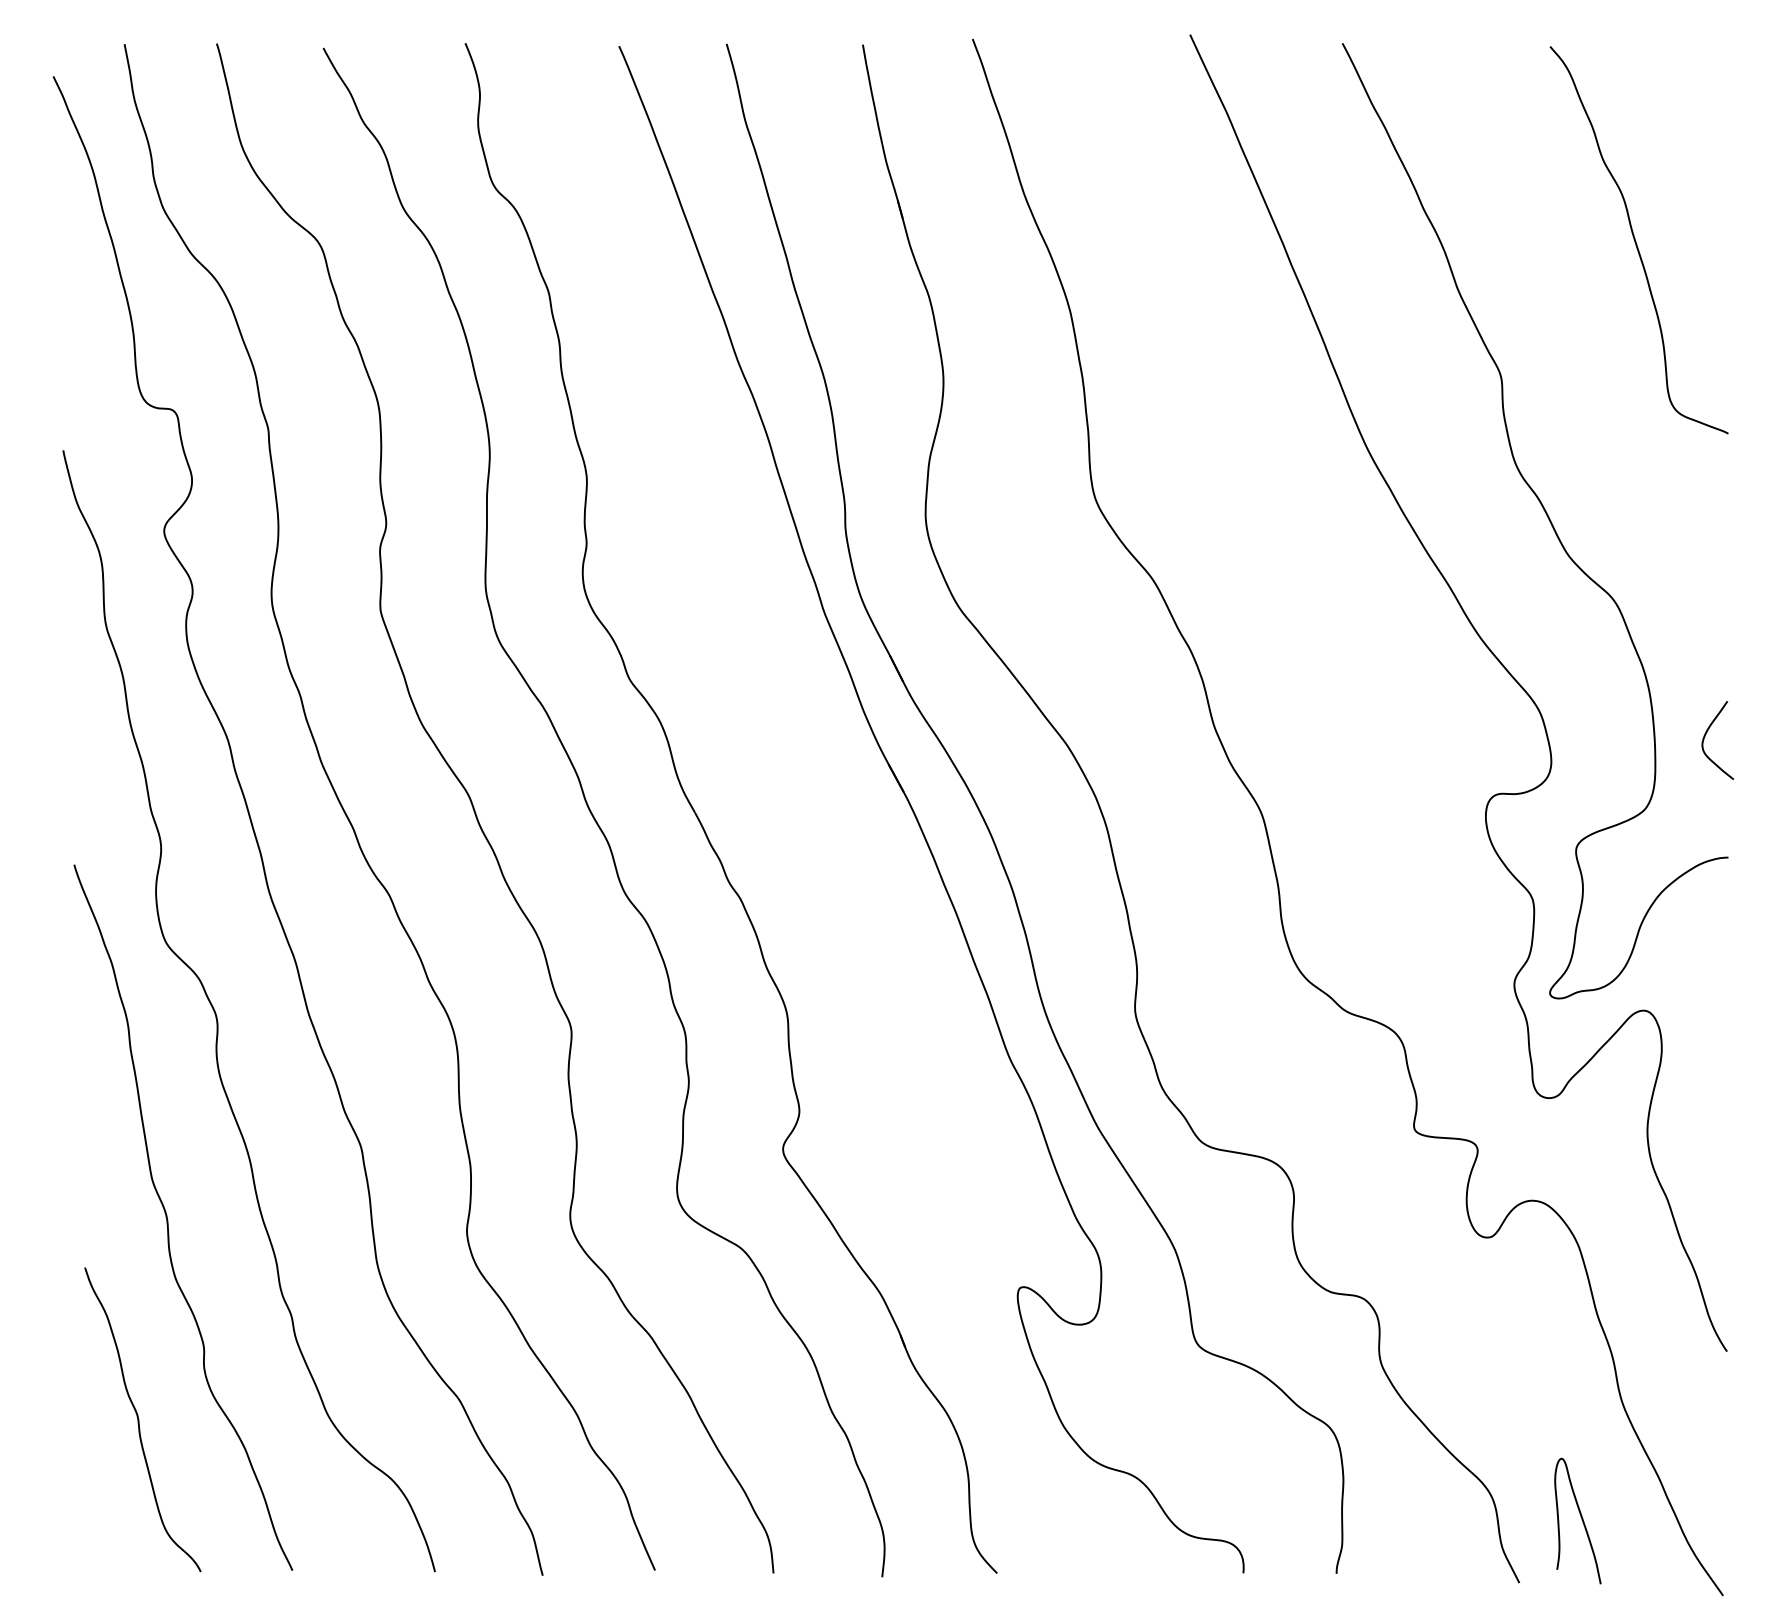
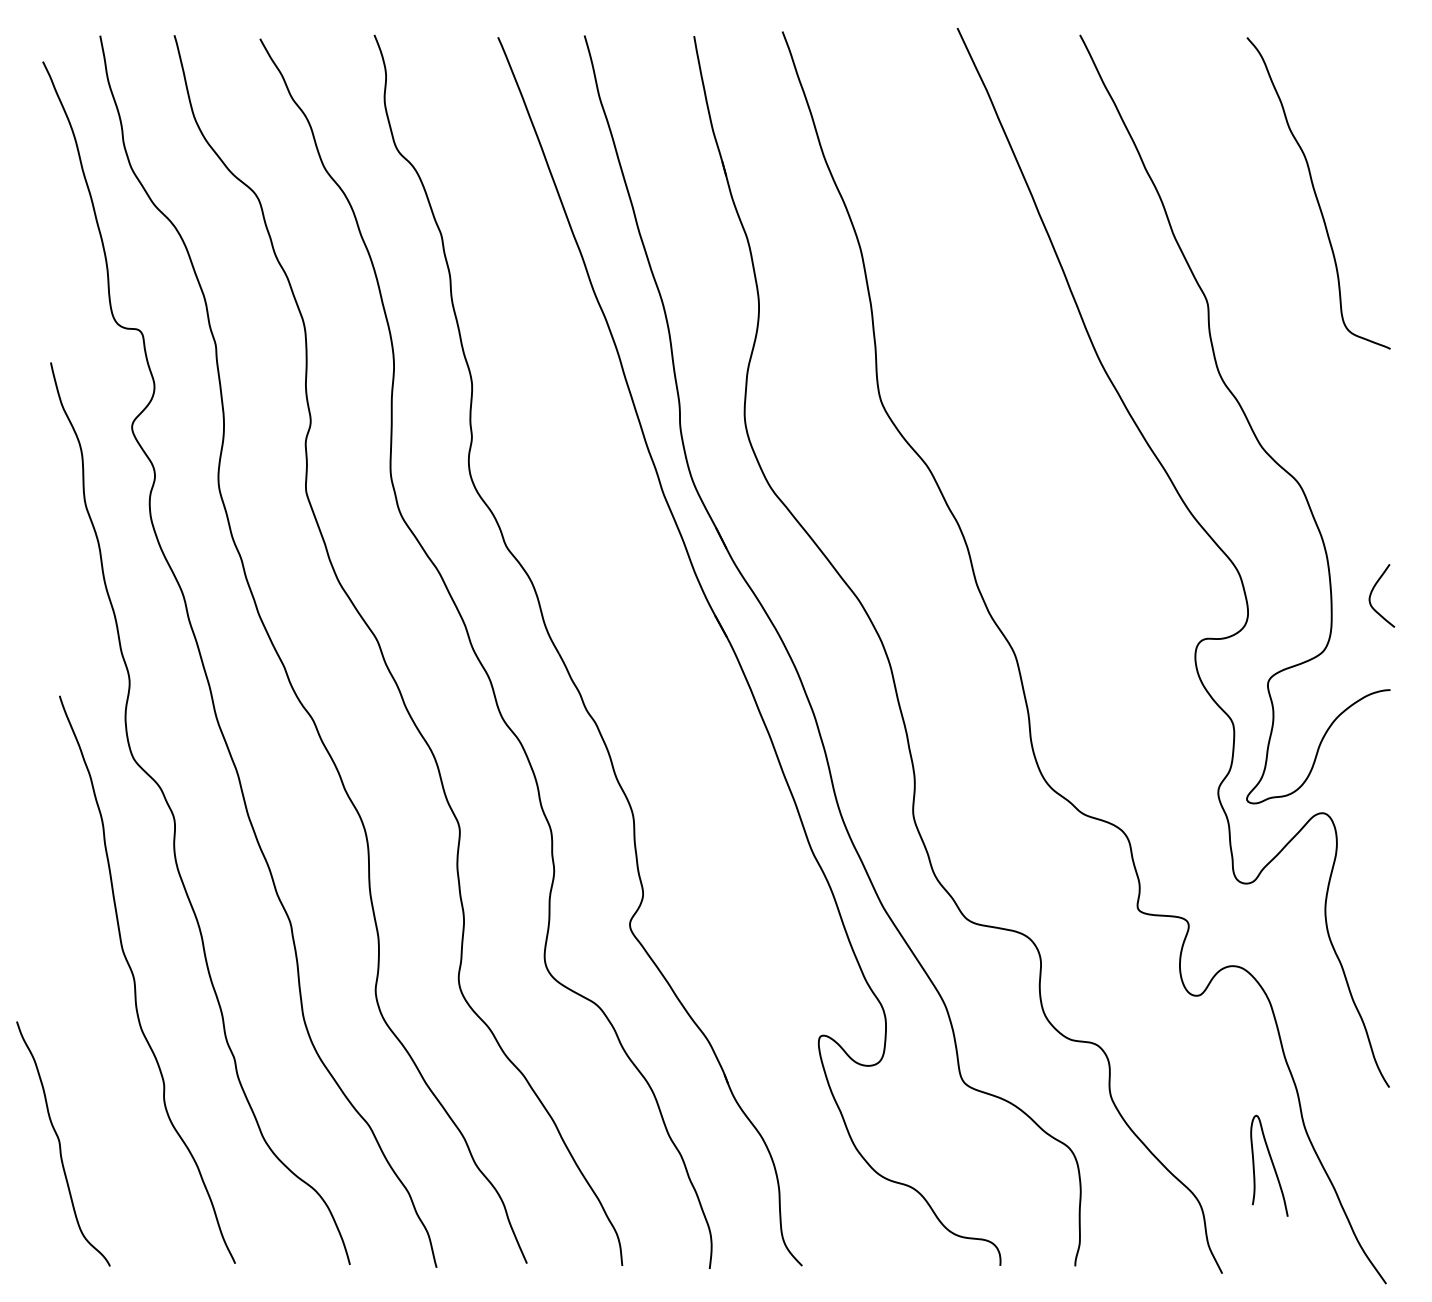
curve: (139, 1419) -> (60, 1143), moved
curve: (1581, 1519) -> (1272, 1164), moved

